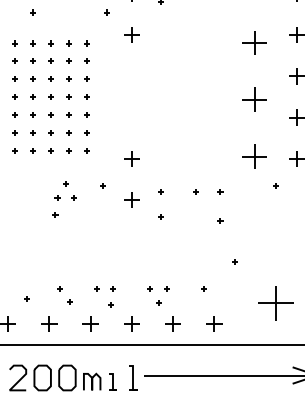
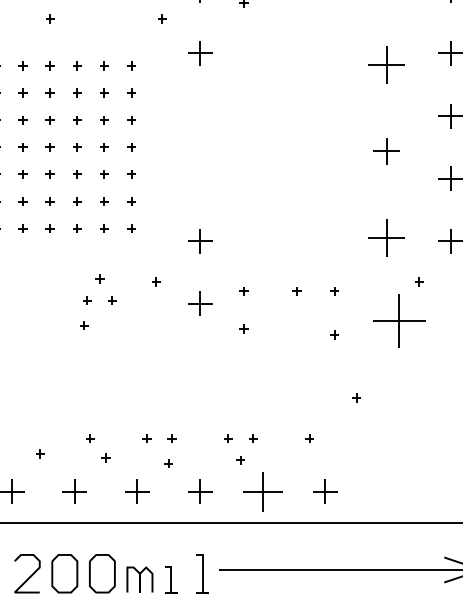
part: (254, 99) -> (386, 150), size x0.7
part: (275, 303) -> (398, 321), moved
part: (172, 323) -> (261, 491), size x1.6

